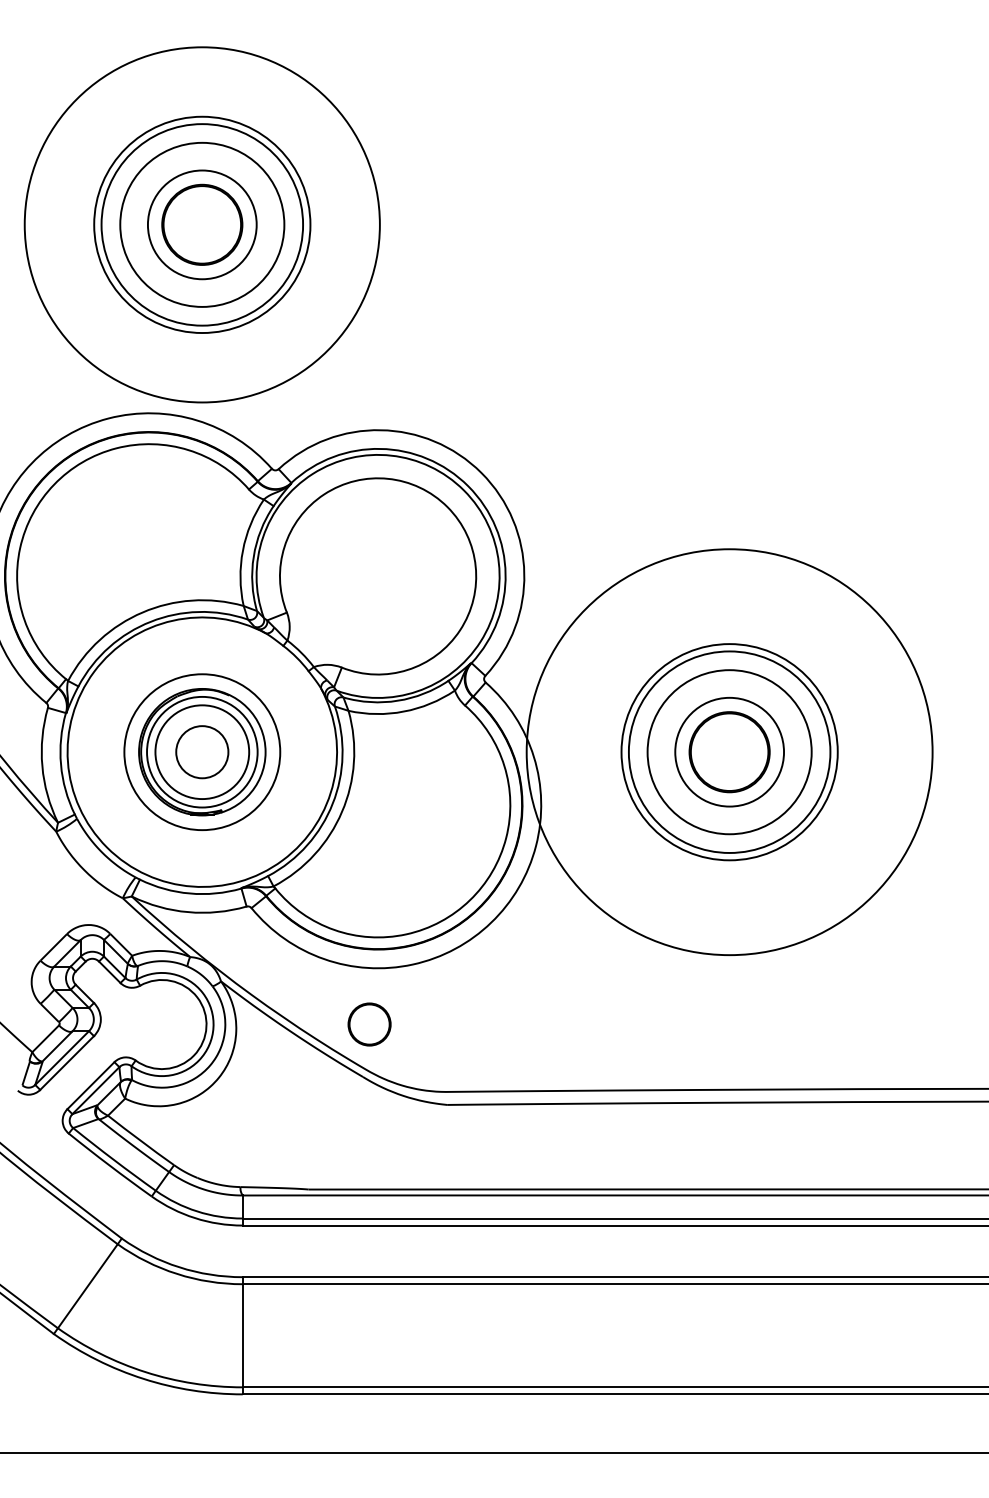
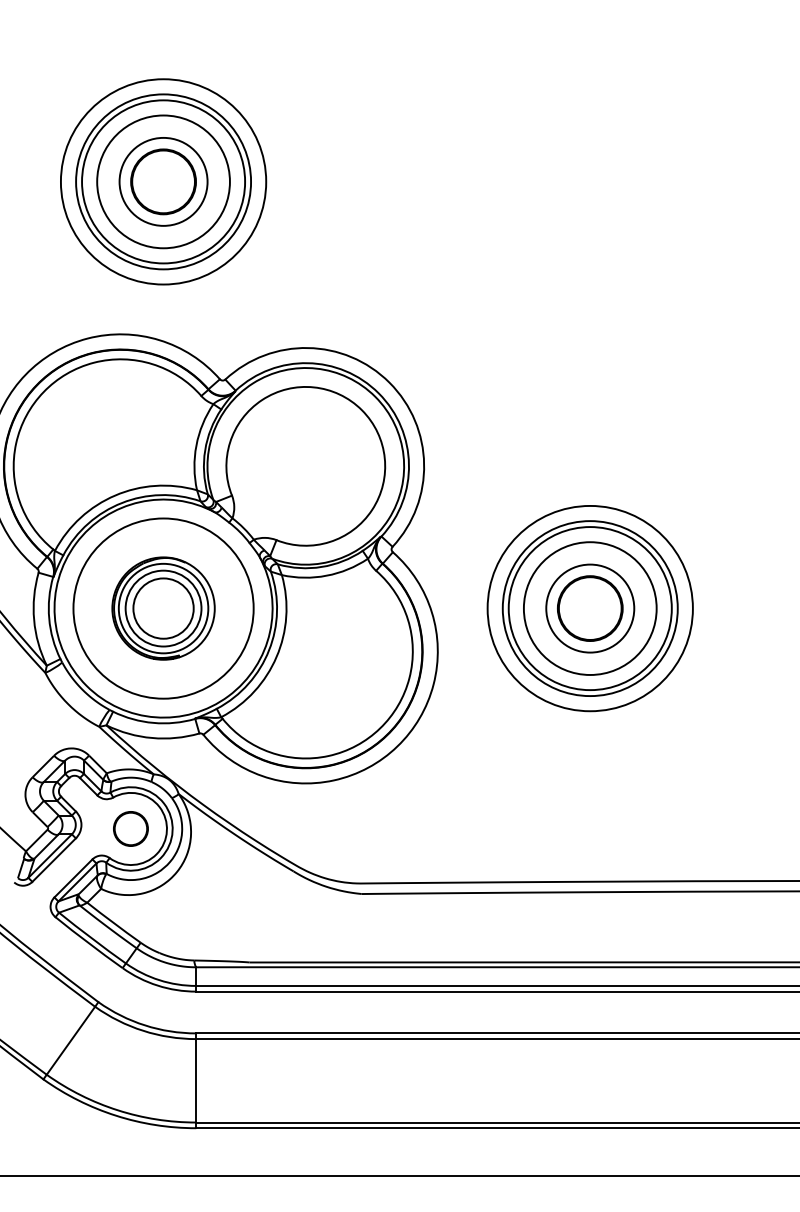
circle: (202, 224) -> (163, 181), size x0.71
circle: (202, 752) -> (163, 608), size x1.43
circle: (202, 752) -> (163, 608), size x1.43
circle: (728, 752) -> (589, 608), size x0.62
circle: (369, 1023) -> (130, 828), moved

